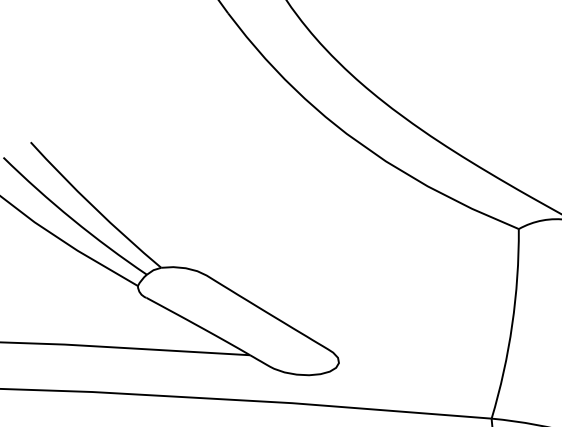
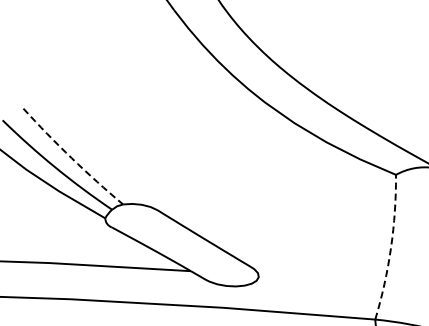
arc: (93, 207) -> (71, 158), solid -> dashed
arc: (512, 325) -> (391, 248), solid -> dashed

